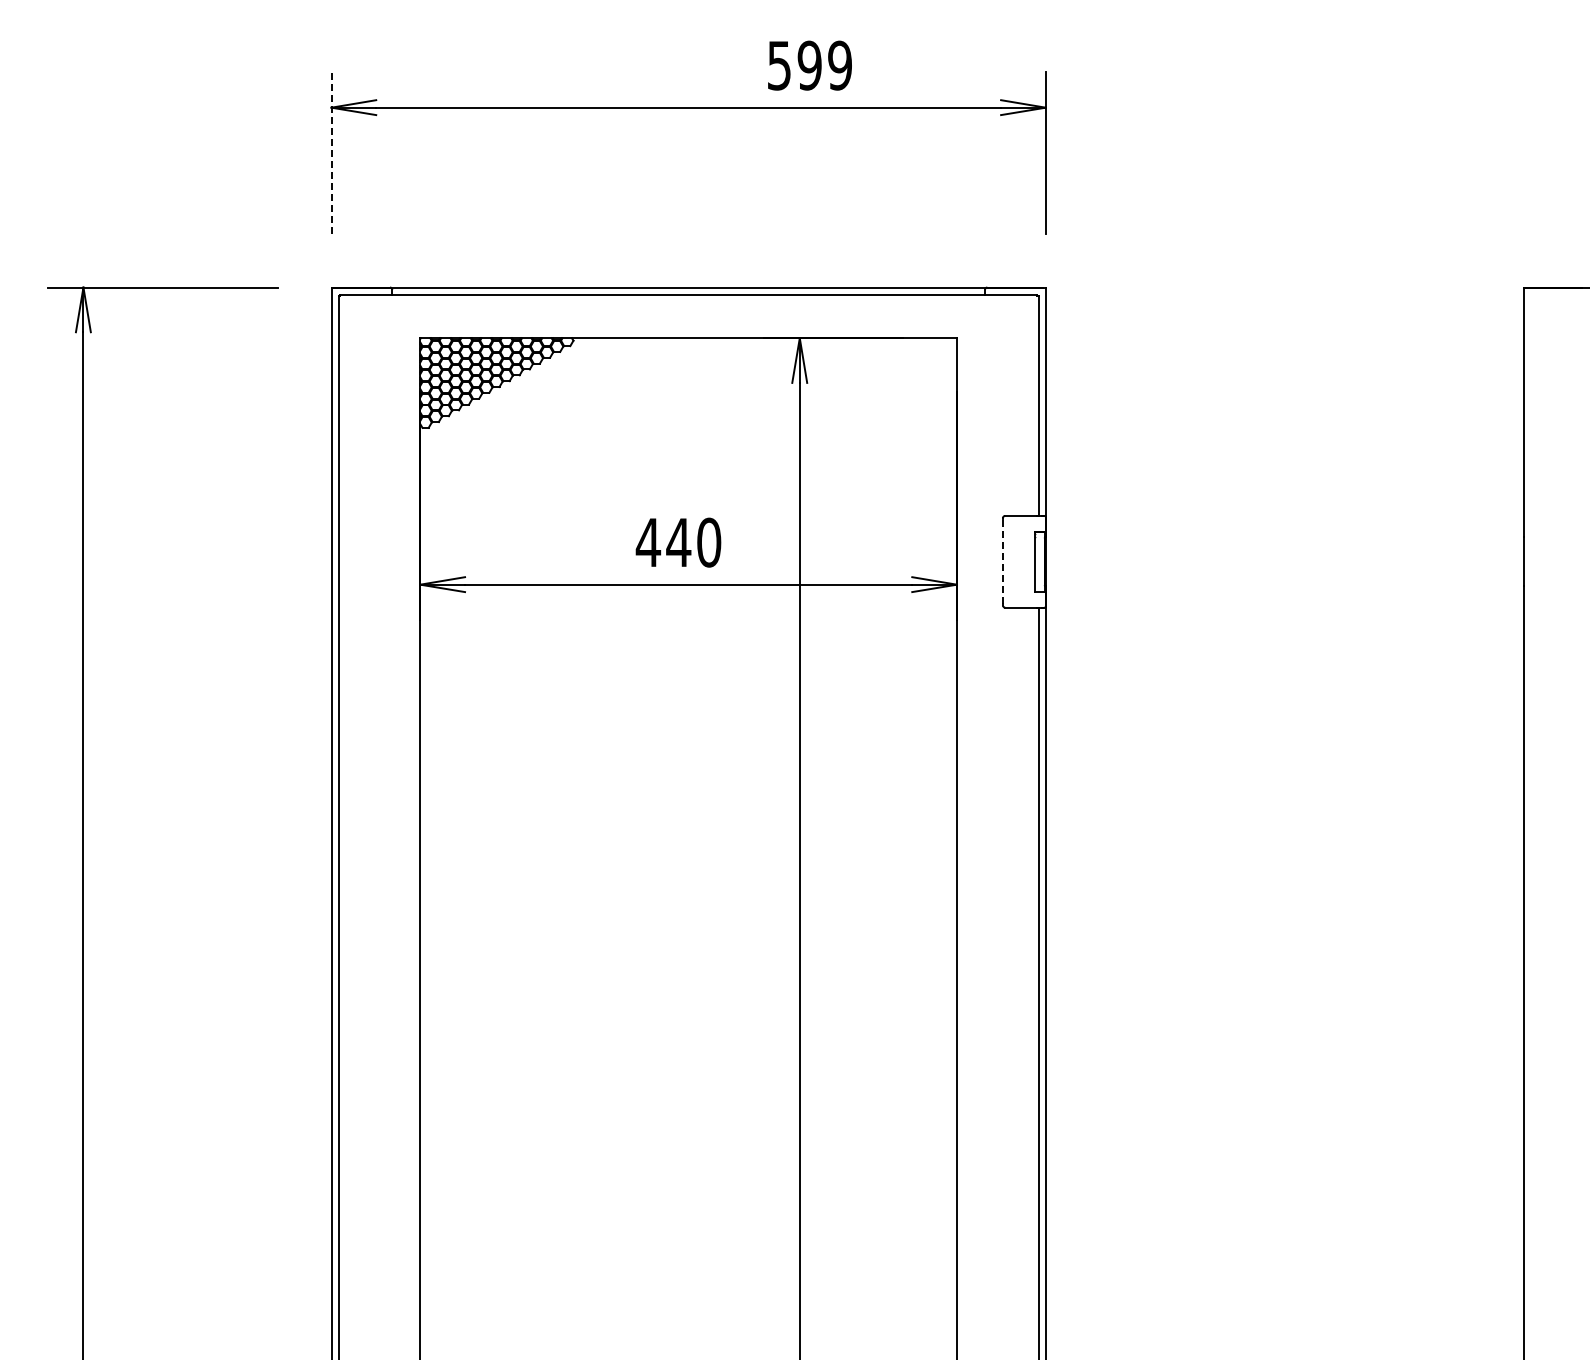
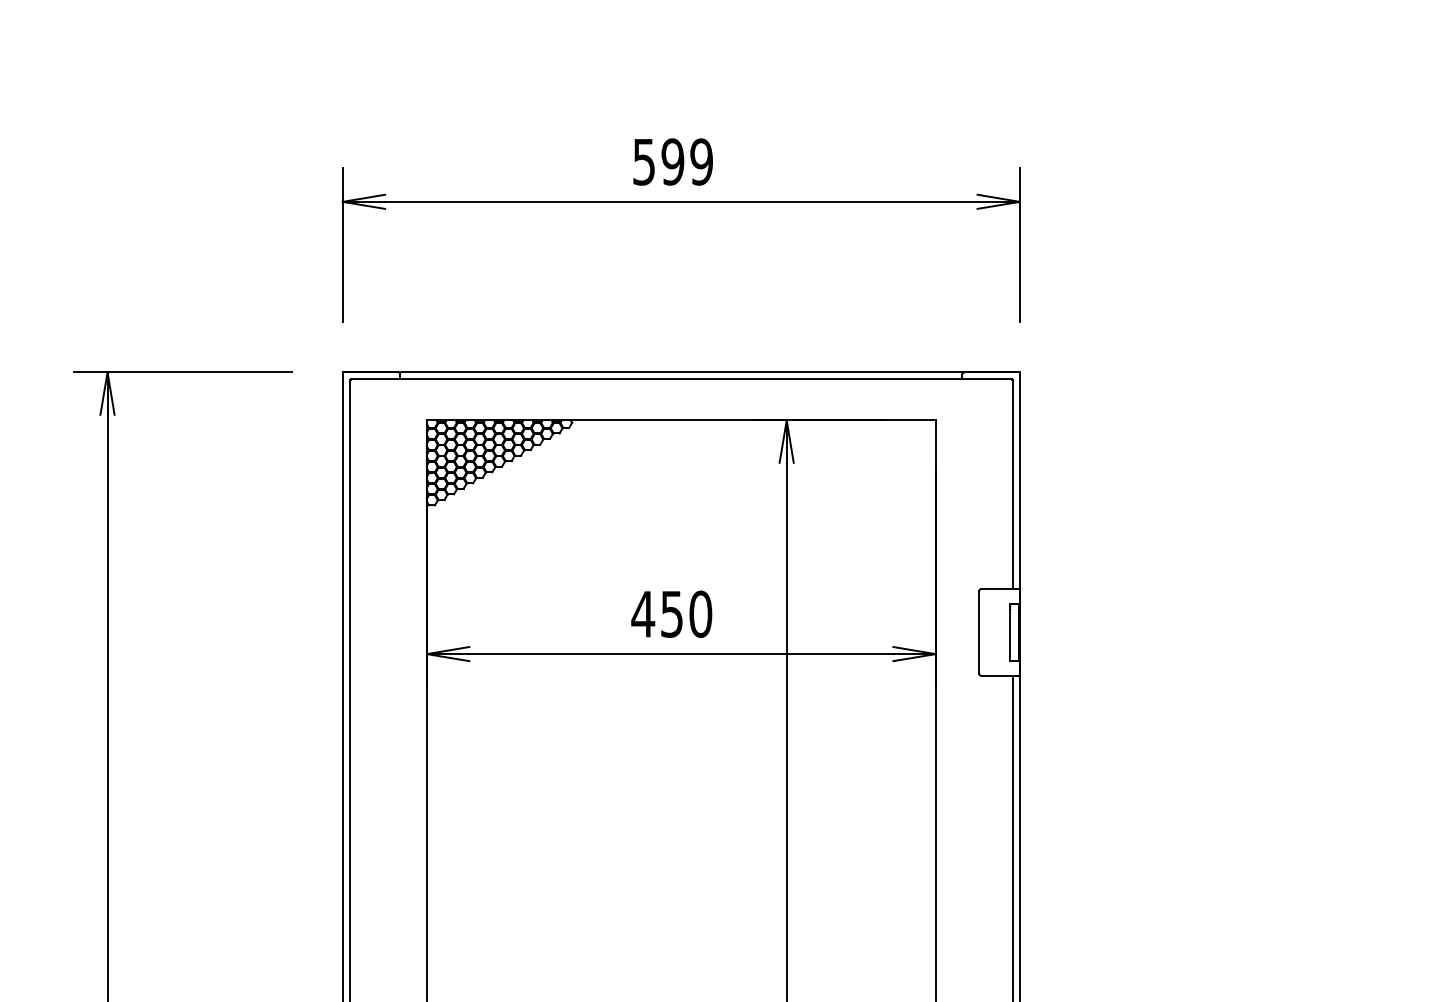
text: (809, 65) -> (672, 161), moved
line: (331, 152) -> (342, 244), dashed -> solid
text: (678, 542) -> (671, 614), 440 -> 450
line: (1002, 561) -> (978, 632), dashed -> solid

